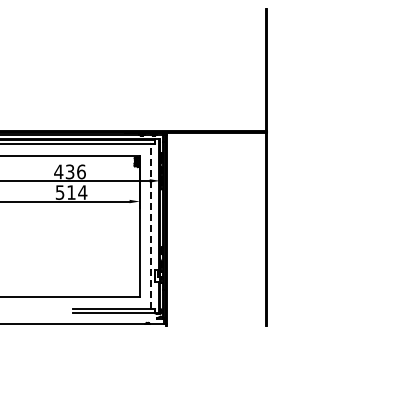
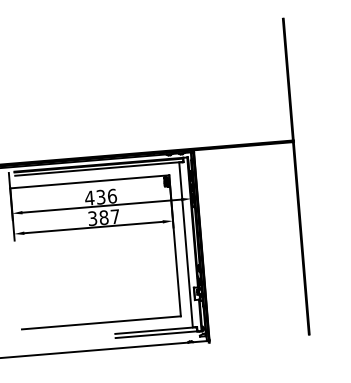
text: (71, 192) -> (104, 217), 514 -> 387
line: (150, 226) -> (185, 245), dashed -> solid

